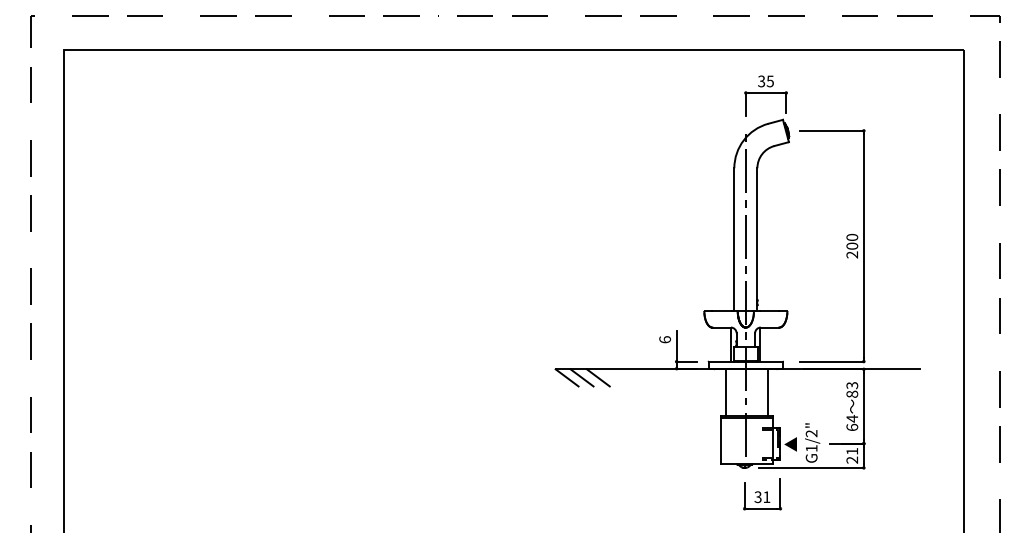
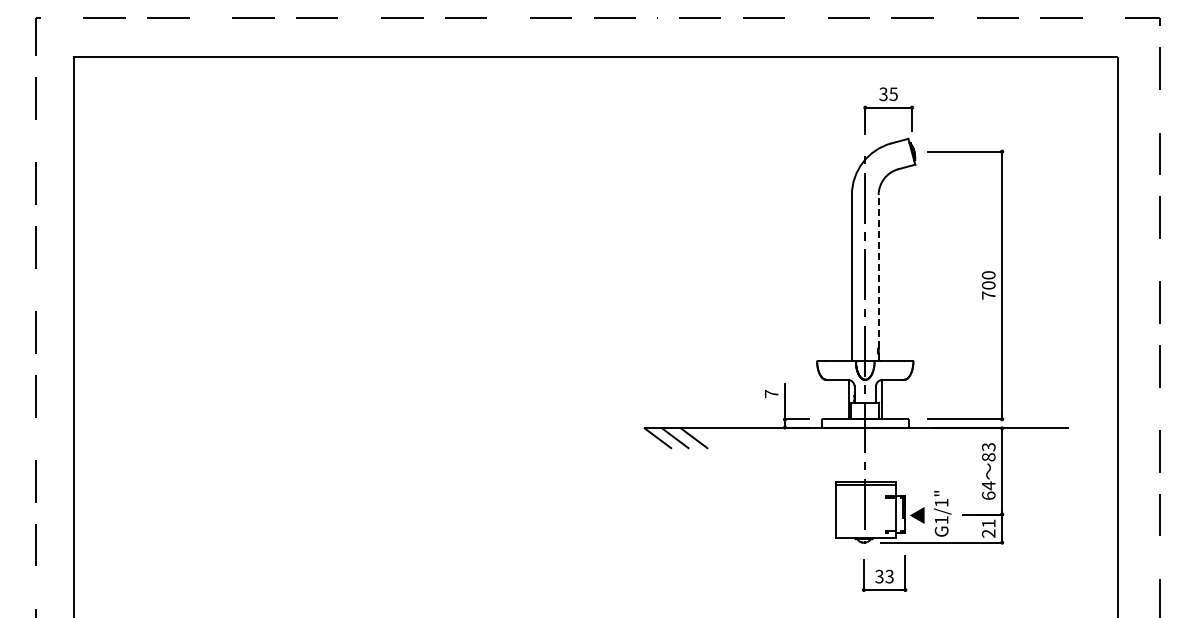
line: (757, 234) -> (878, 271), solid -> dashed
text: (852, 254) -> (988, 295), 200 -> 700
text: (665, 339) -> (771, 393), 6 -> 7
line: (726, 391) -> (842, 454), removed
line: (767, 391) -> (890, 454), removed
text: (811, 433) -> (941, 502), G1/2" -> G1/1"
text: (766, 497) -> (889, 576), 31 -> 33

